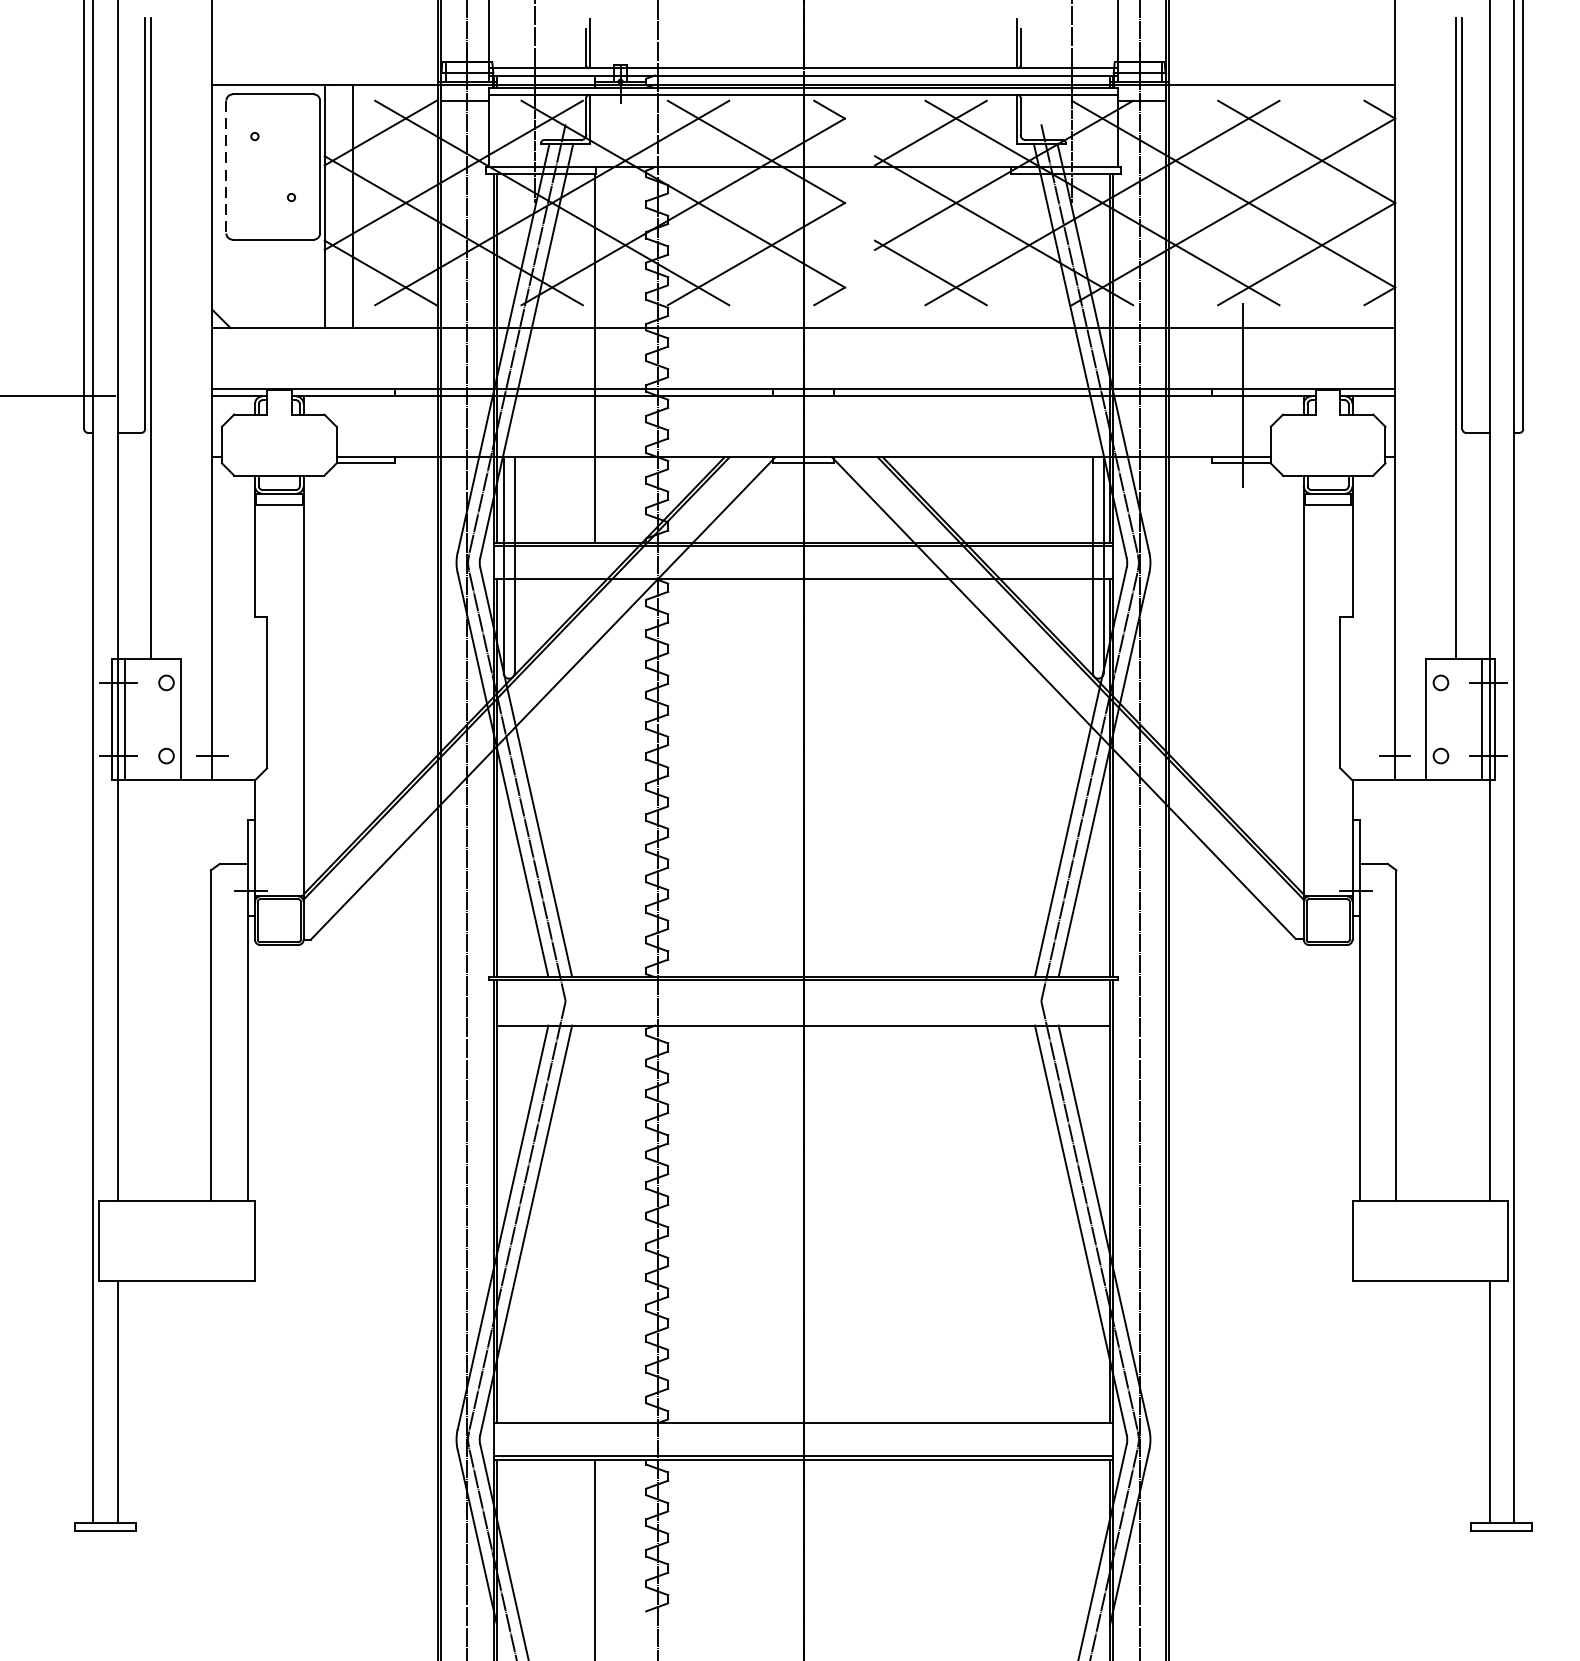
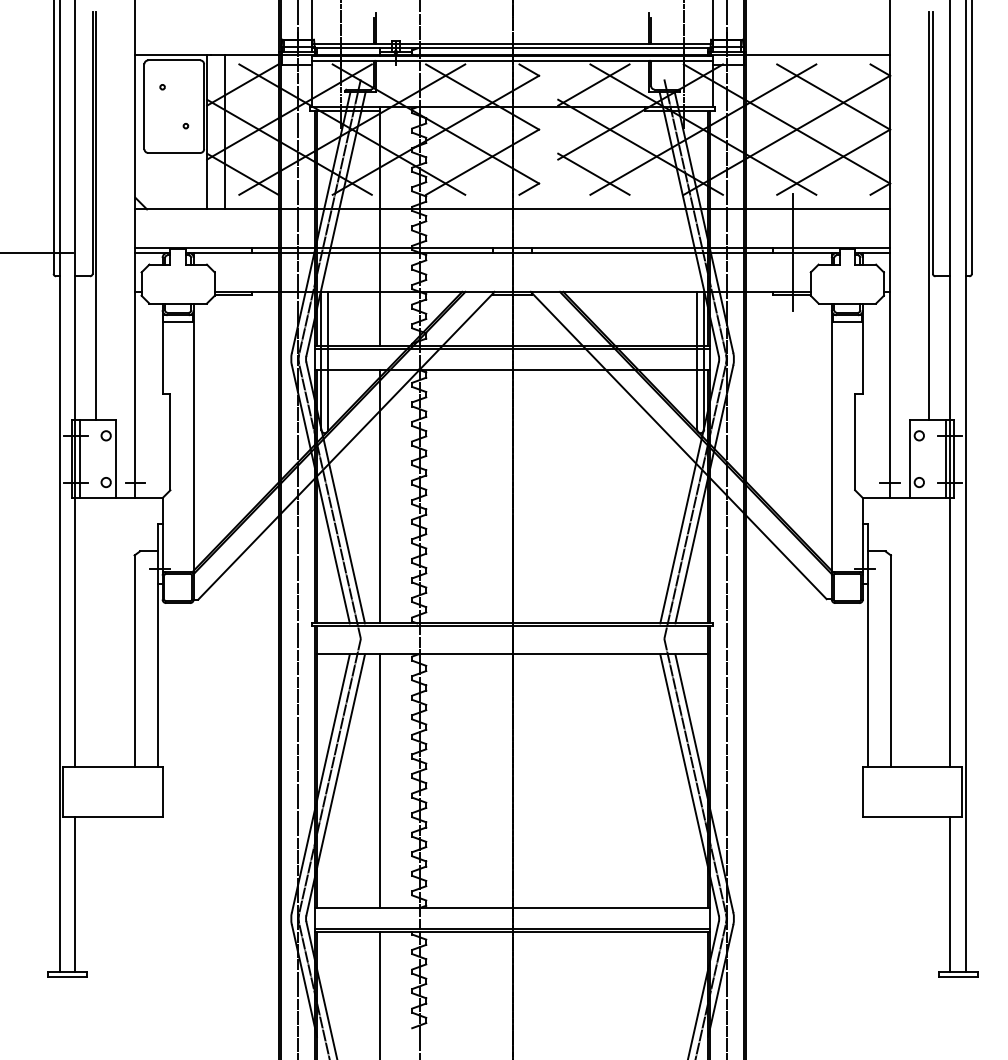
line: (226, 168) -> (144, 107), dashed -> solid
line: (594, 777) -> (379, 496), added
line: (594, 1224) -> (379, 781), added

